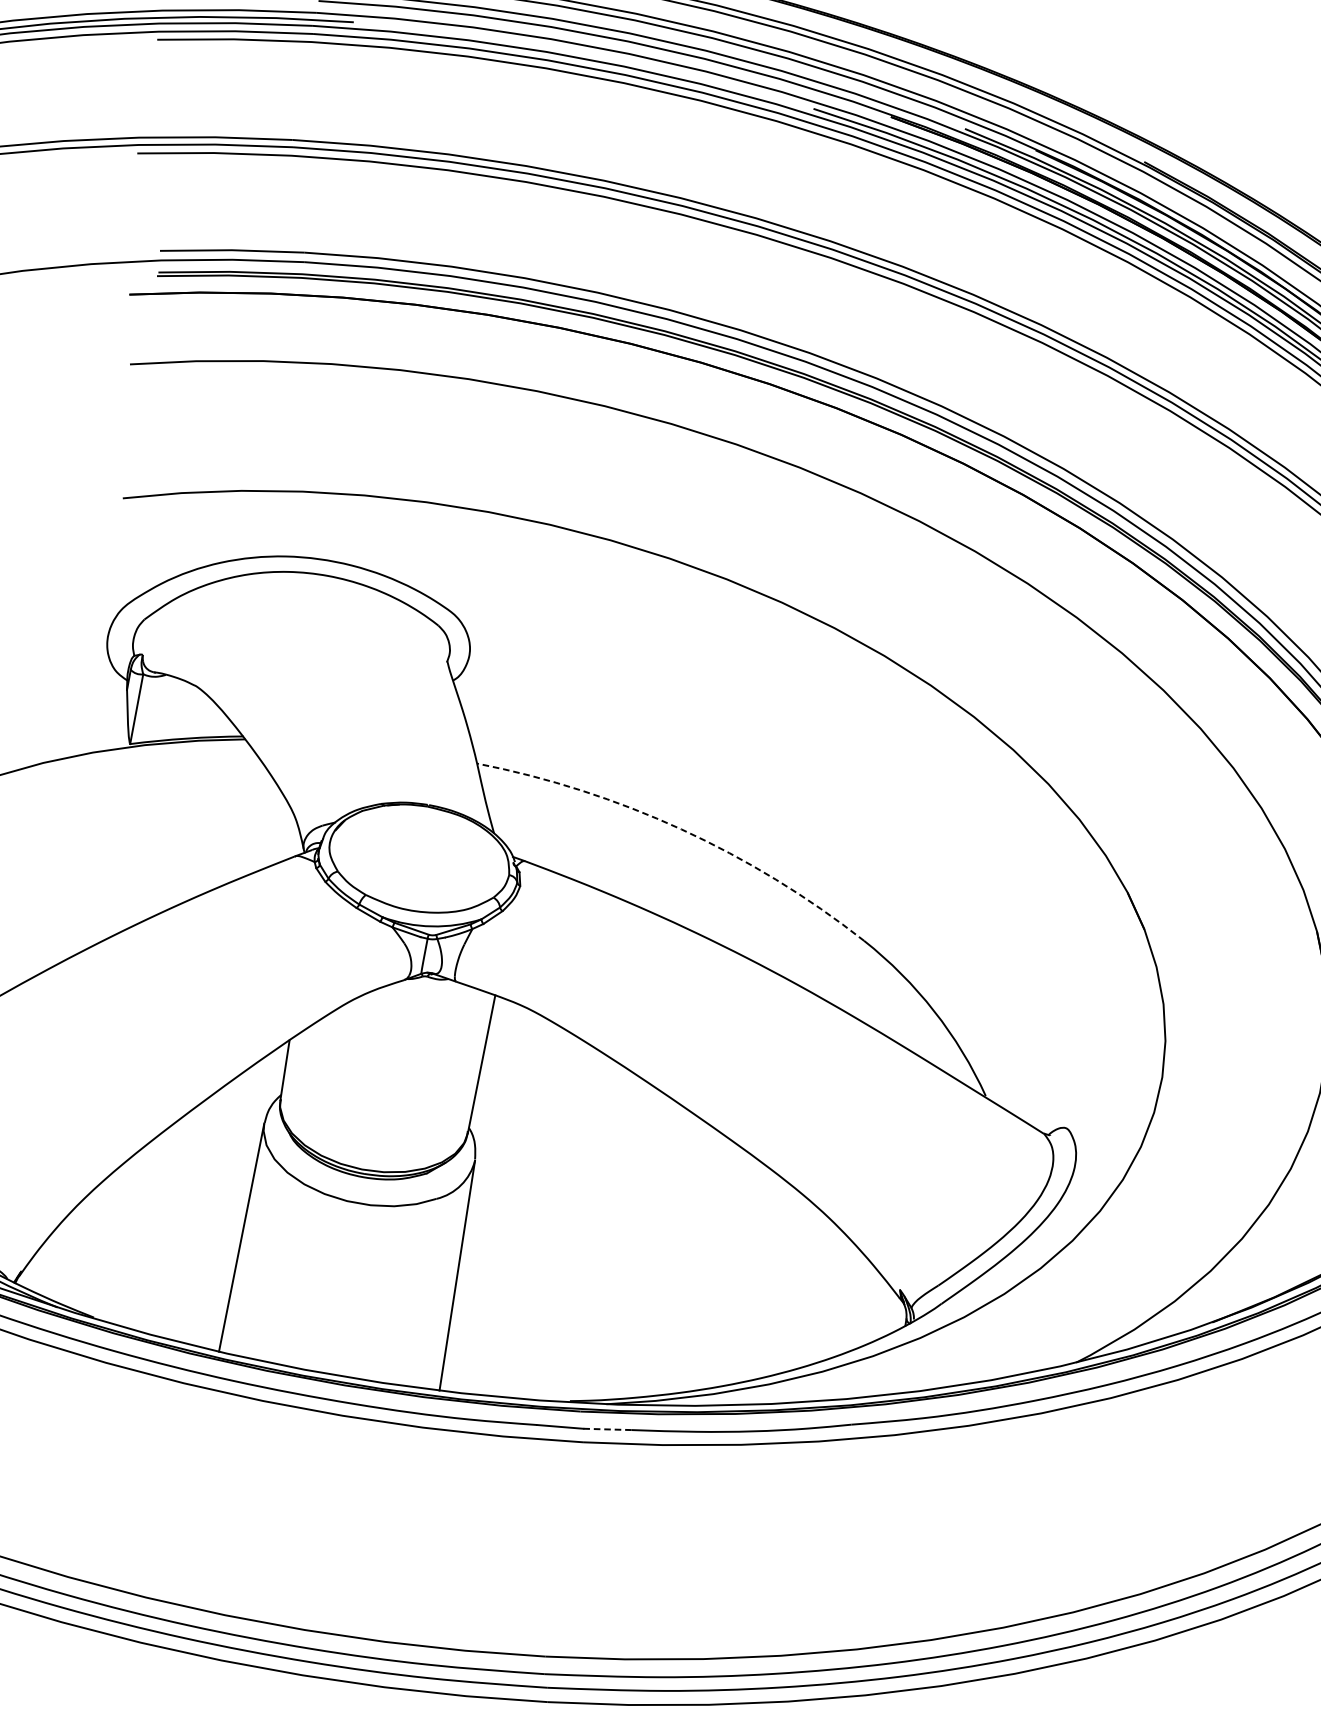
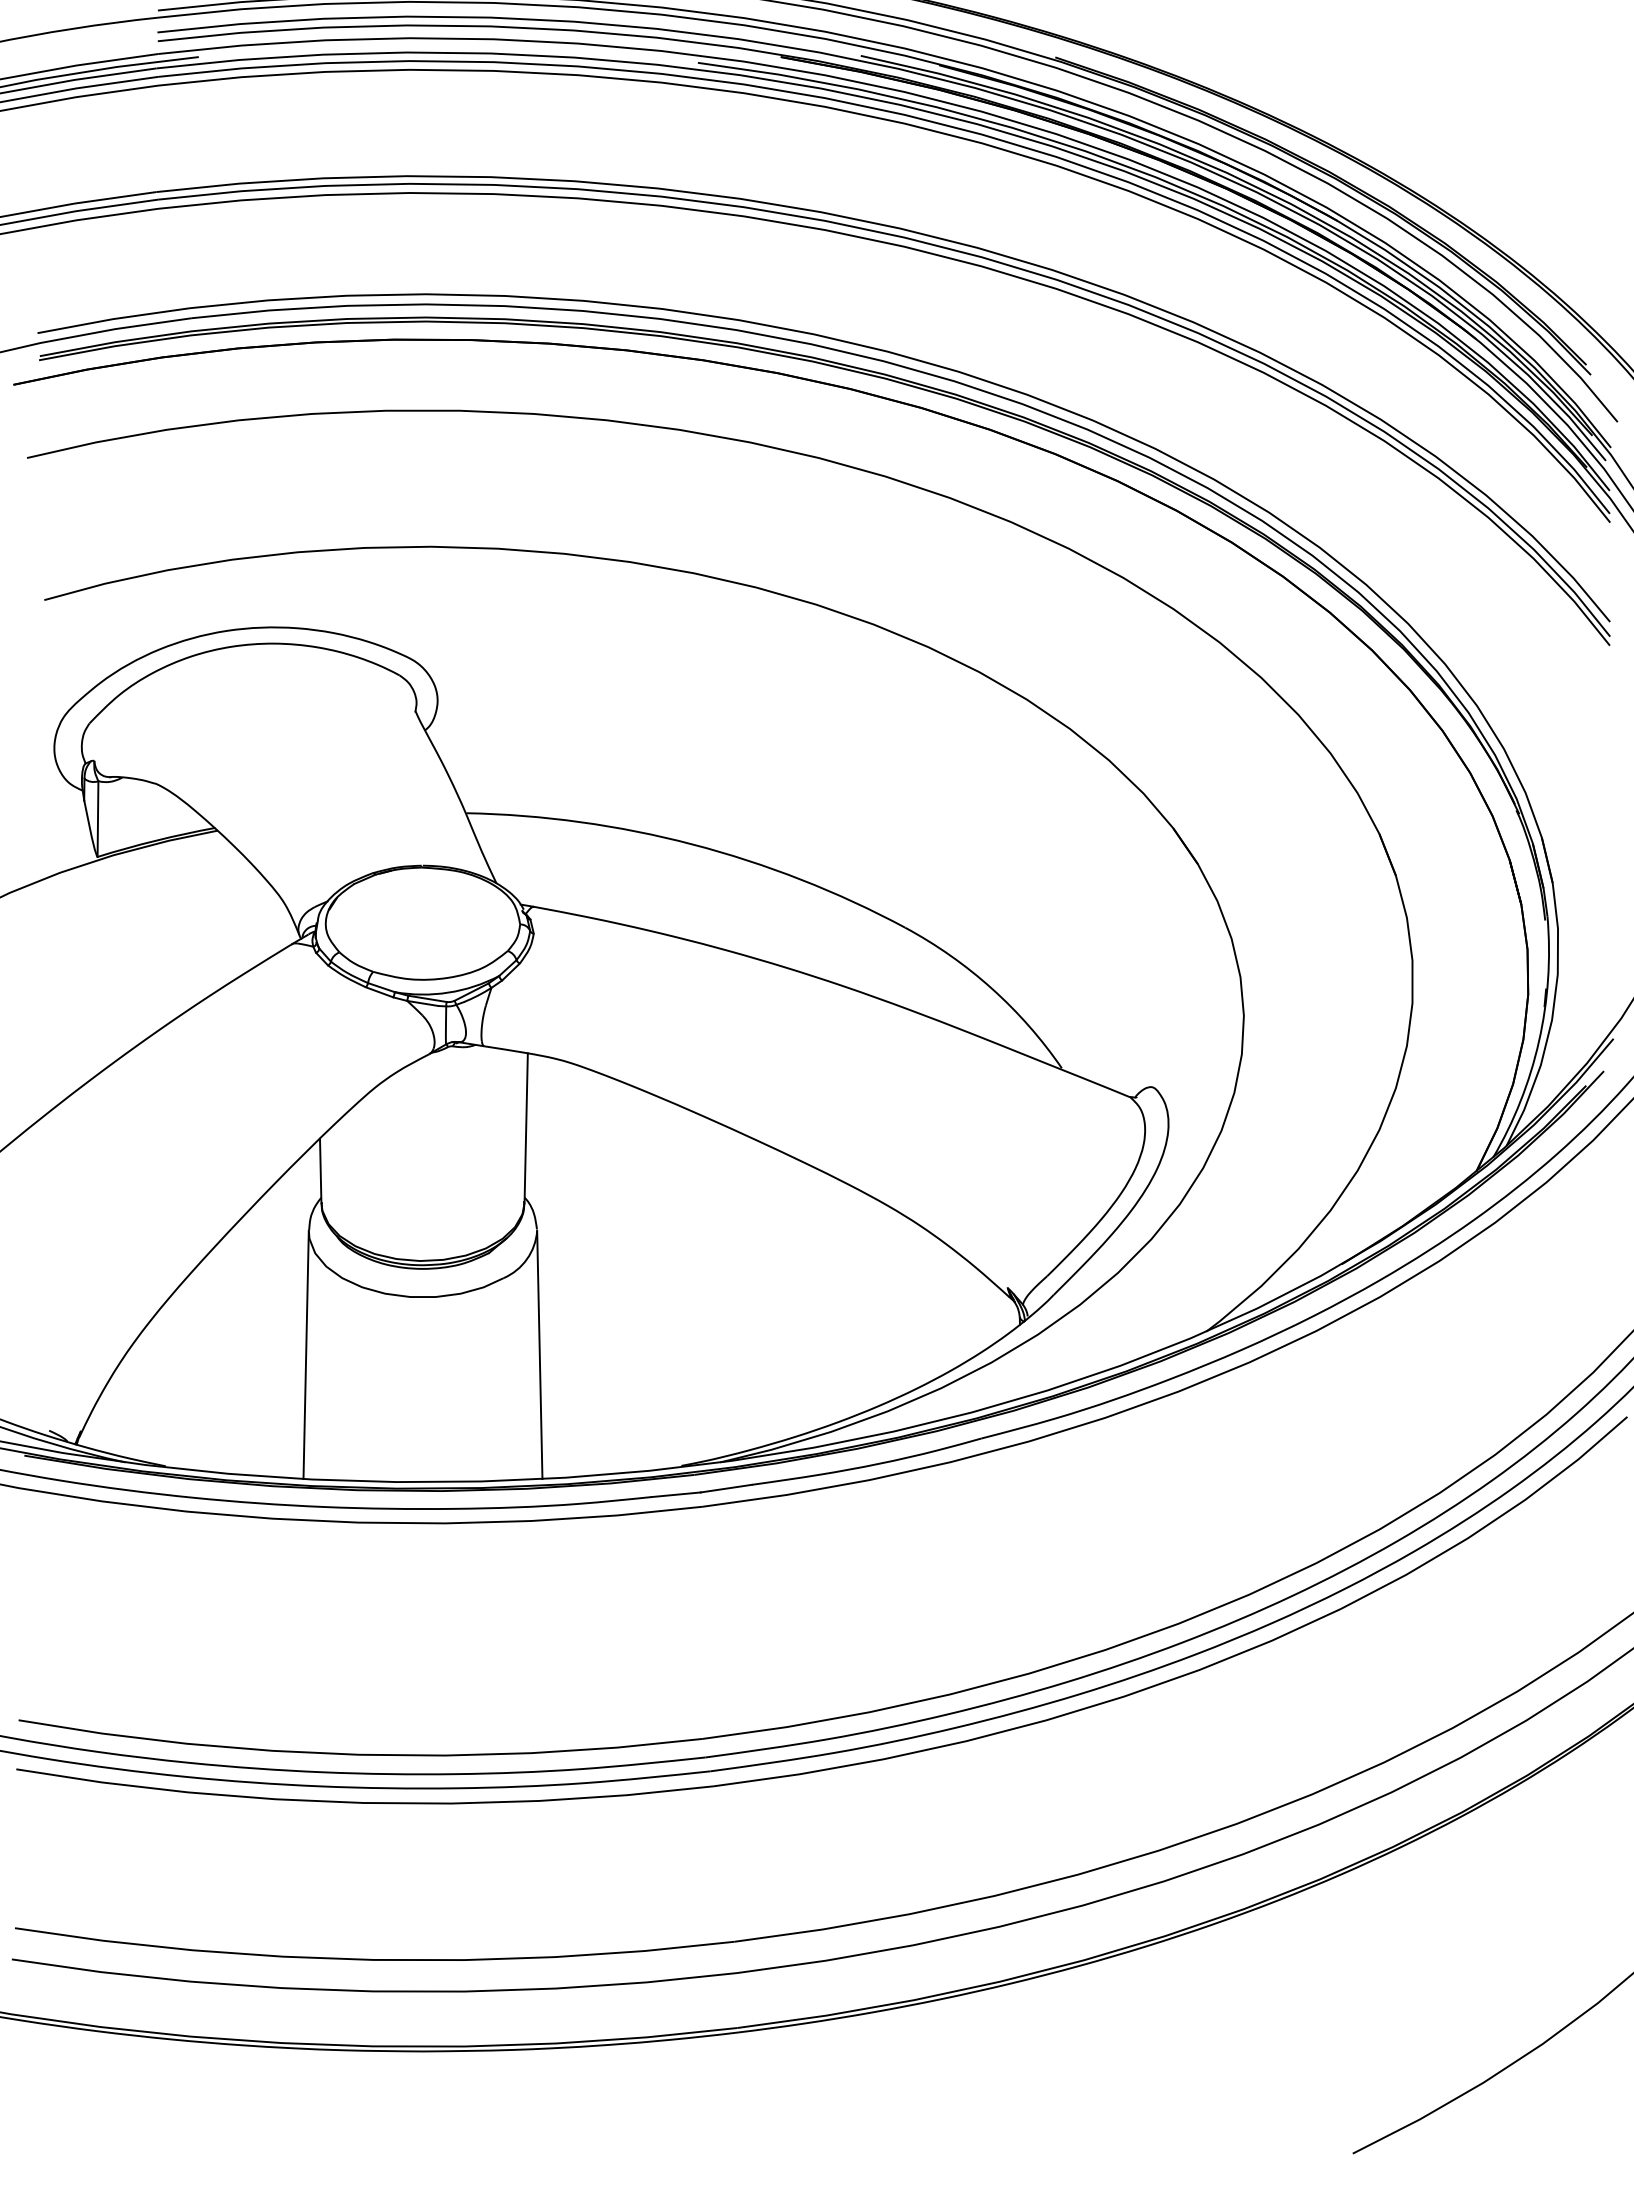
arc: (681, 829) -> (692, 844), dashed -> solid
line: (607, 1429) -> (726, 1488), dashed -> solid

